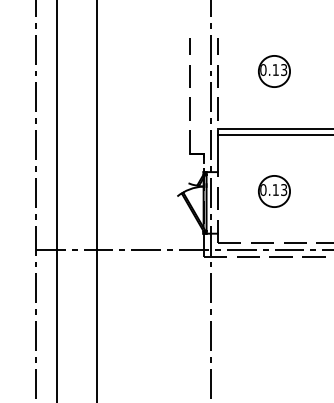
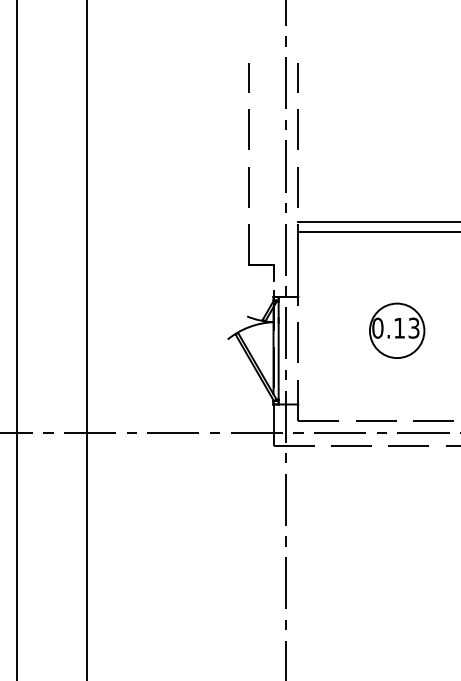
part: (274, 71) -> (397, 121), removed

